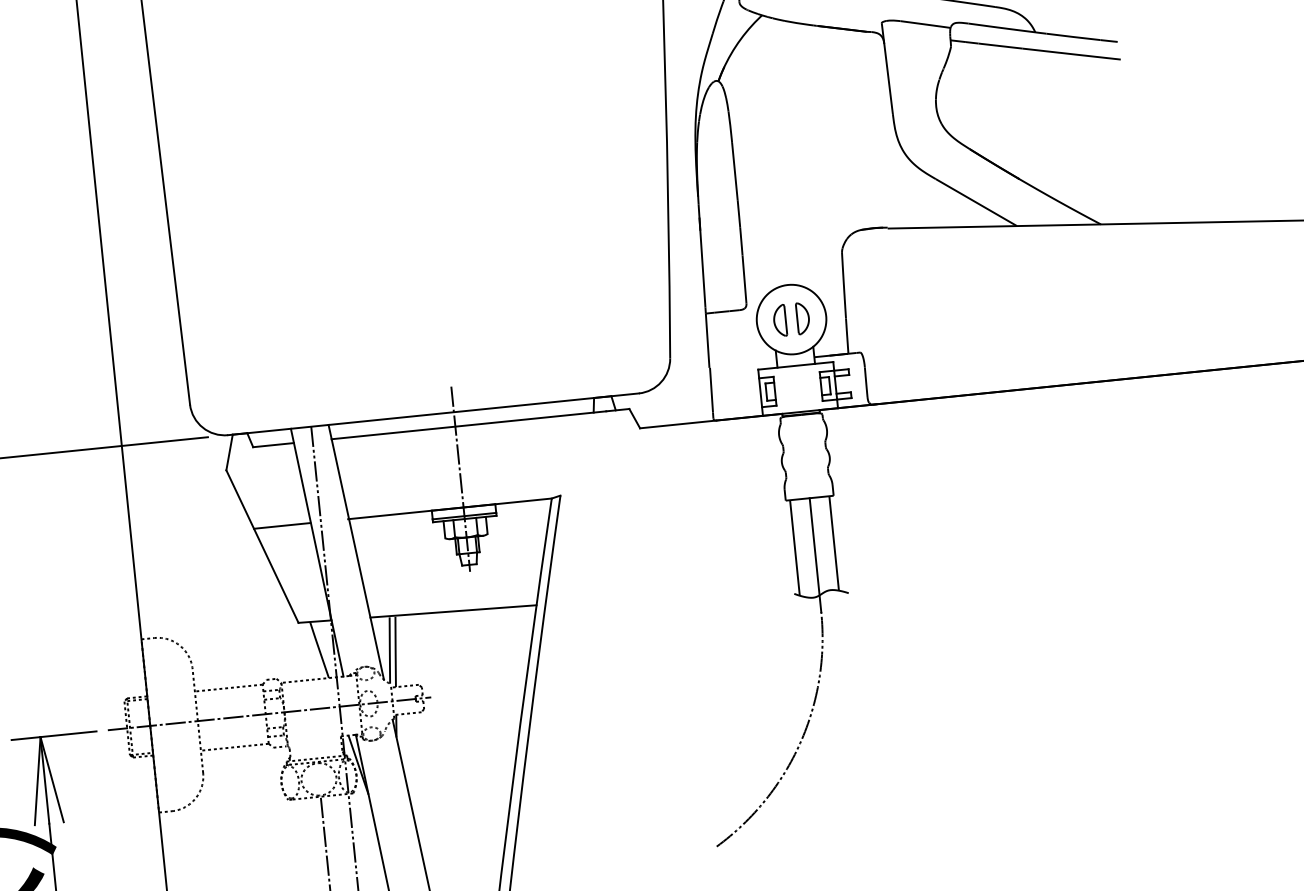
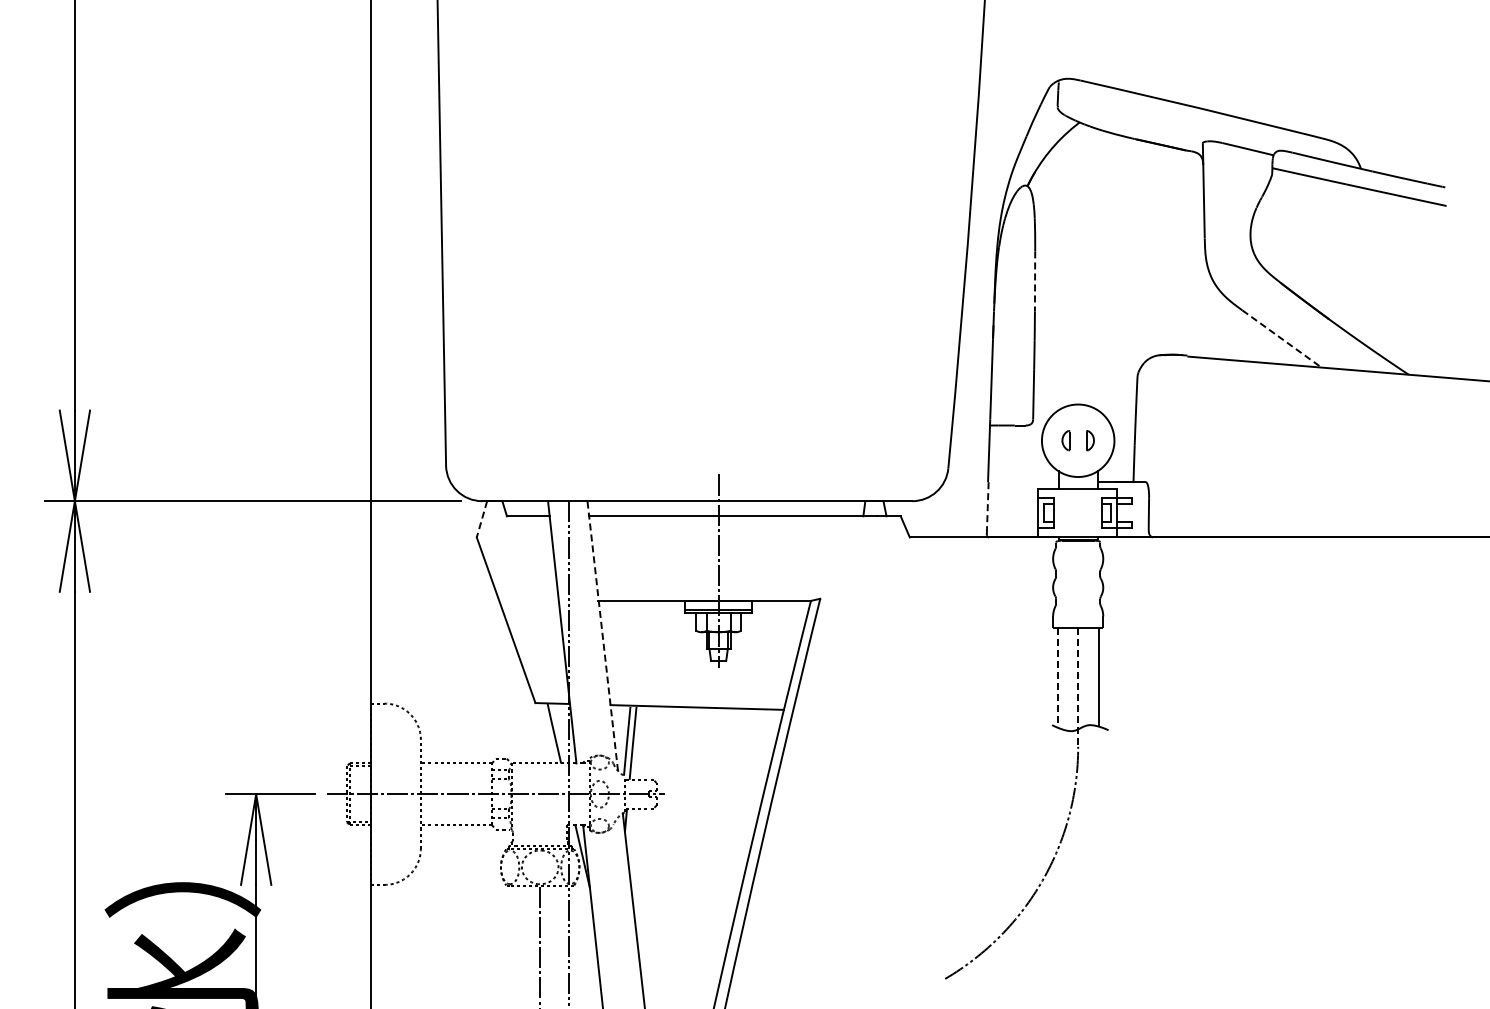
line: (735, 172) -> (1035, 282), solid -> dashed
line: (976, 202) -> (1282, 338), solid -> dashed
part: (803, 318) -> (1090, 440), size x0.6
part: (779, 320) -> (1065, 440), size x0.6
line: (711, 391) -> (987, 506), solid -> dashed
line: (229, 452) -> (481, 519), solid -> dashed
line: (281, 525) -> (528, 600), removed
line: (794, 547) -> (1057, 677), solid -> dashed
line: (356, 552) -> (602, 636), solid -> dashed
line: (815, 555) -> (1078, 687), solid -> dashed

